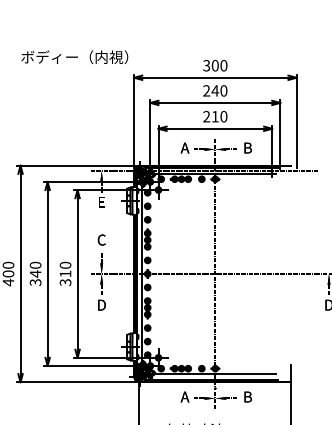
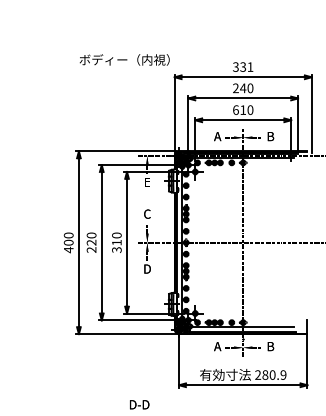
text: (219, 65) -> (246, 66), 300 -> 331
text: (206, 115) -> (235, 109), 210 -> 610
text: (35, 277) -> (91, 245), 340 -> 220

